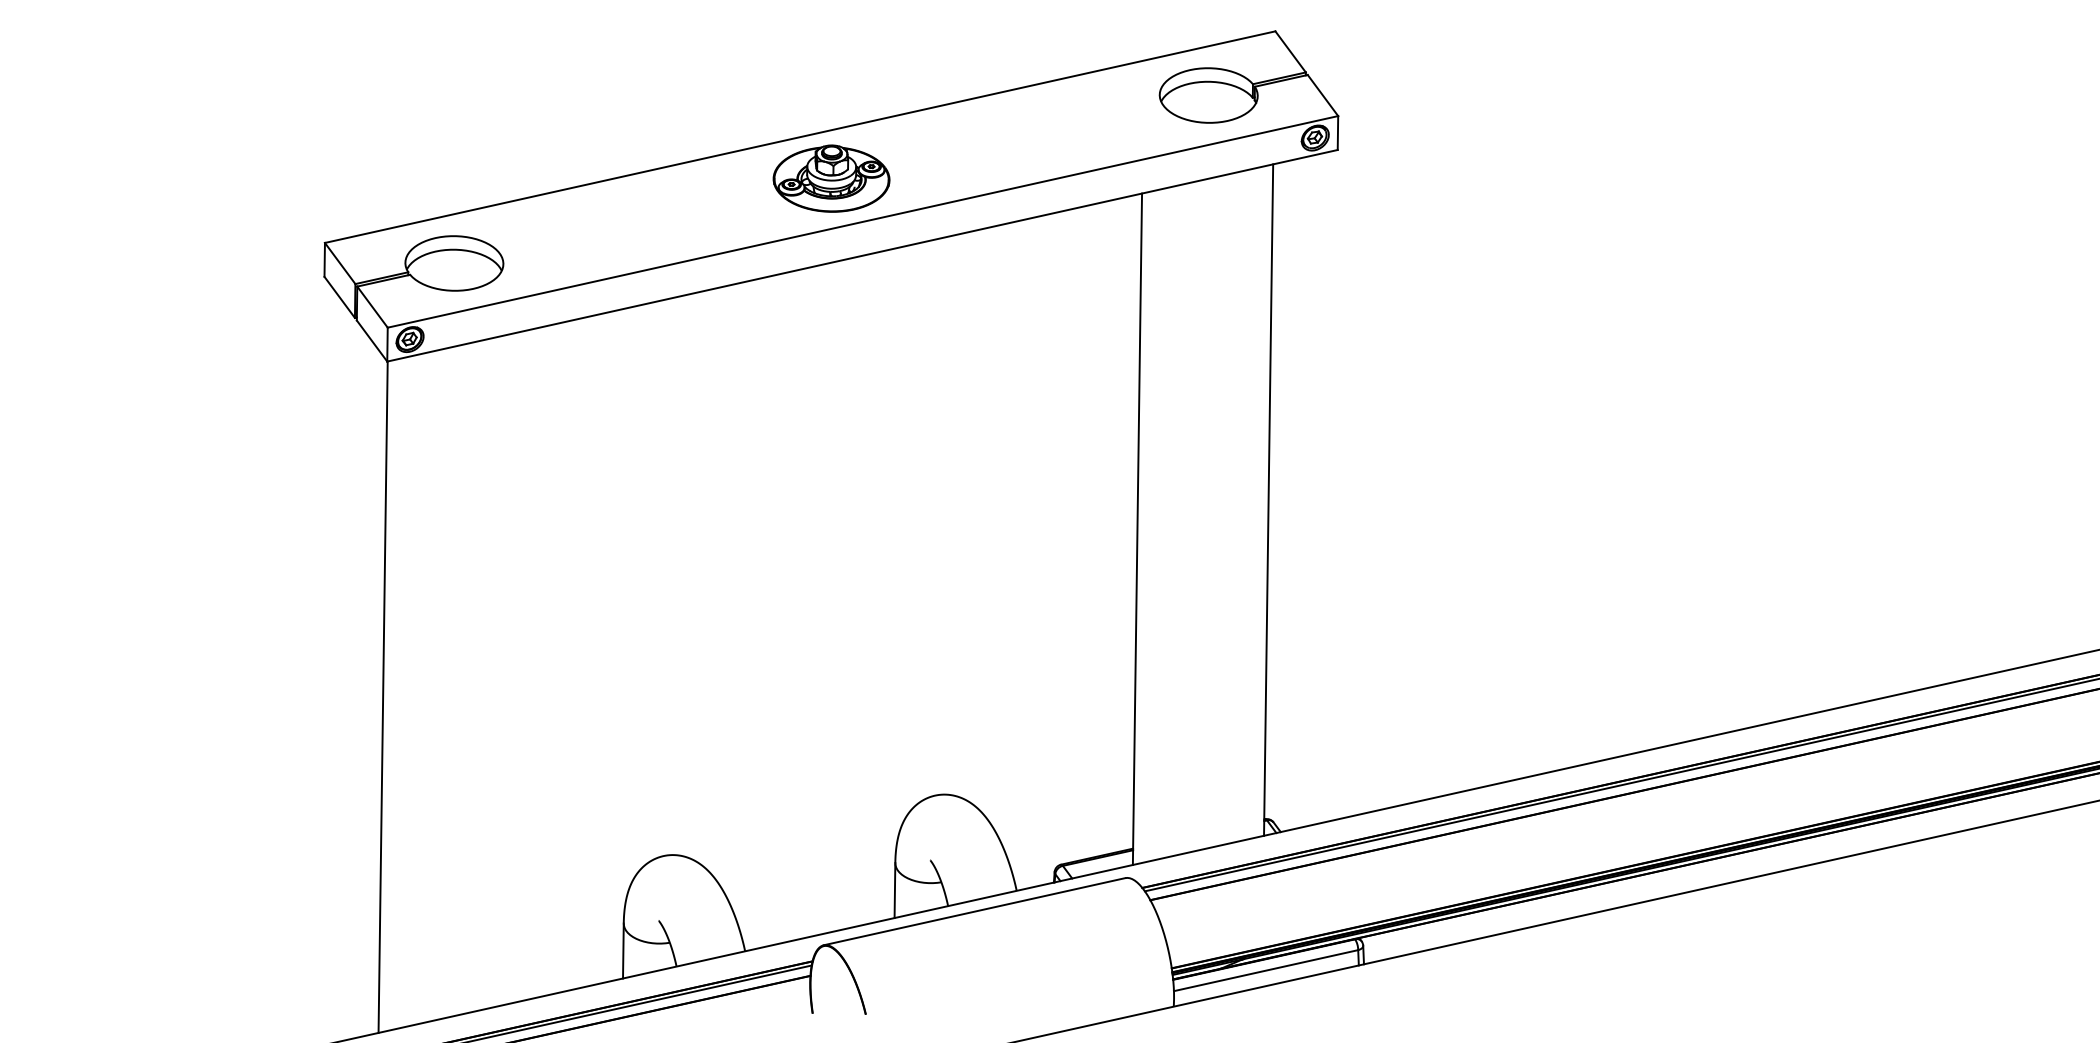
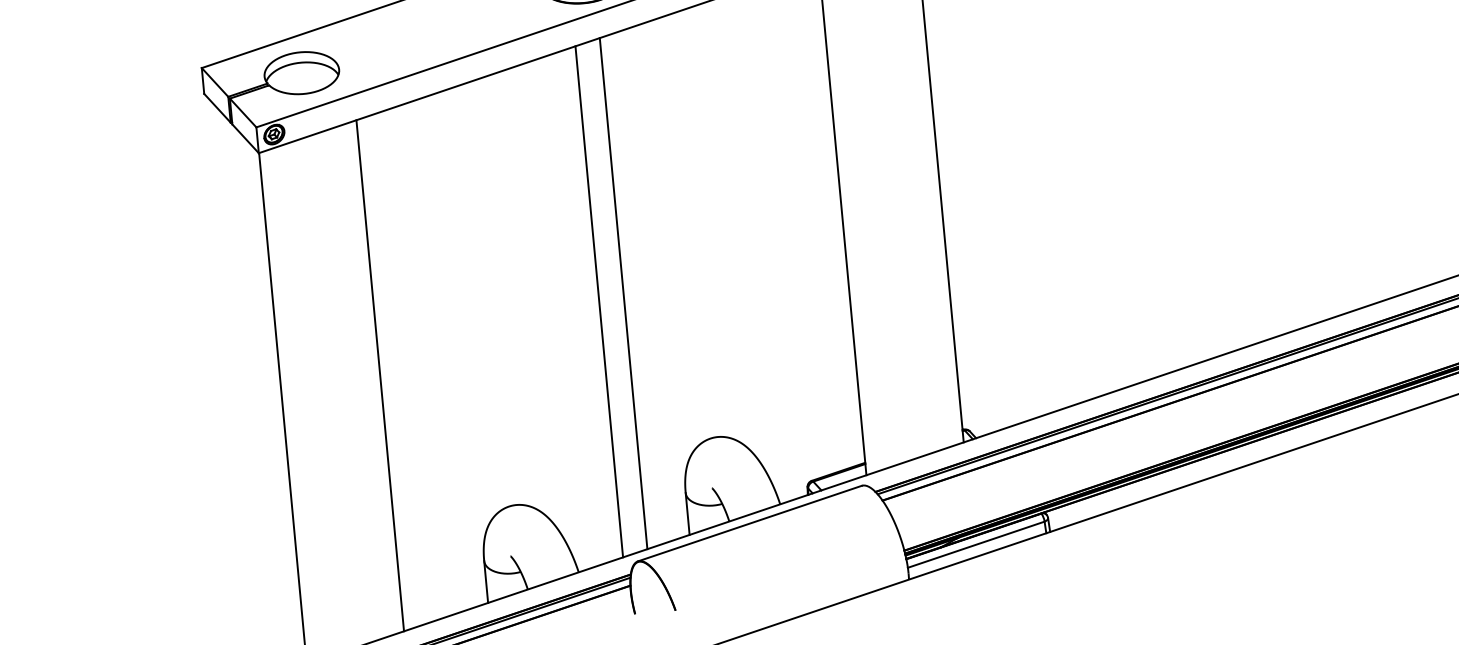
line: (841, 594) -> (622, 293), added
line: (809, 602) -> (599, 302), added
line: (513, 667) -> (379, 375), added

